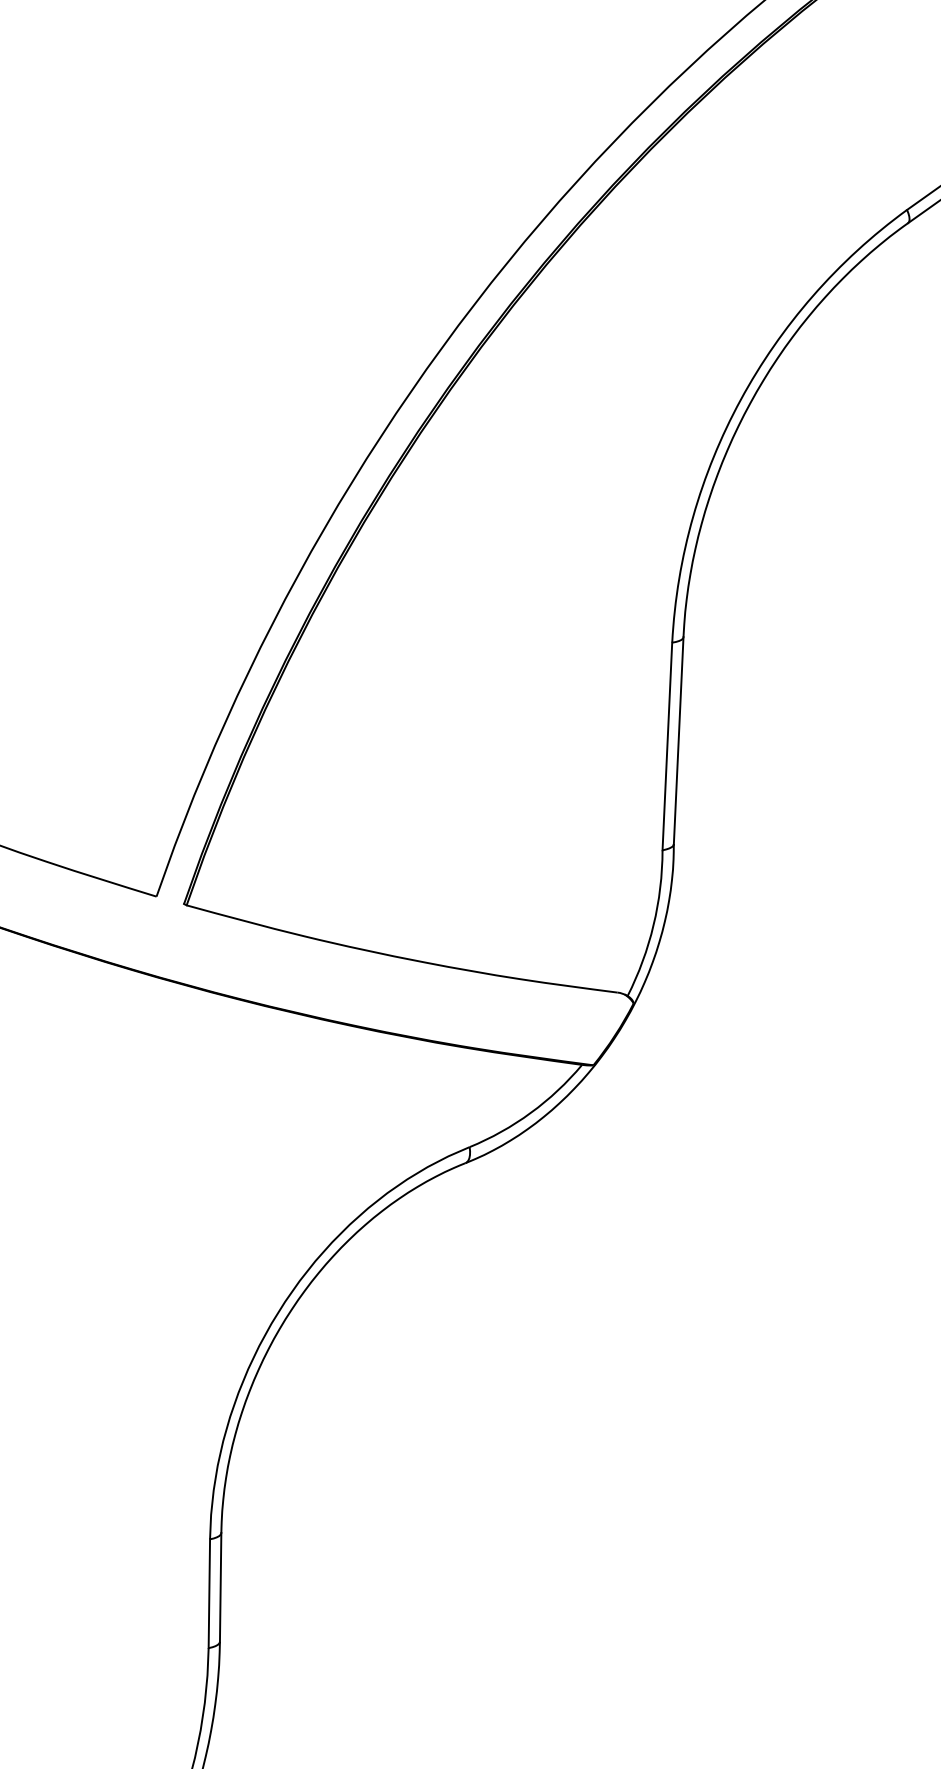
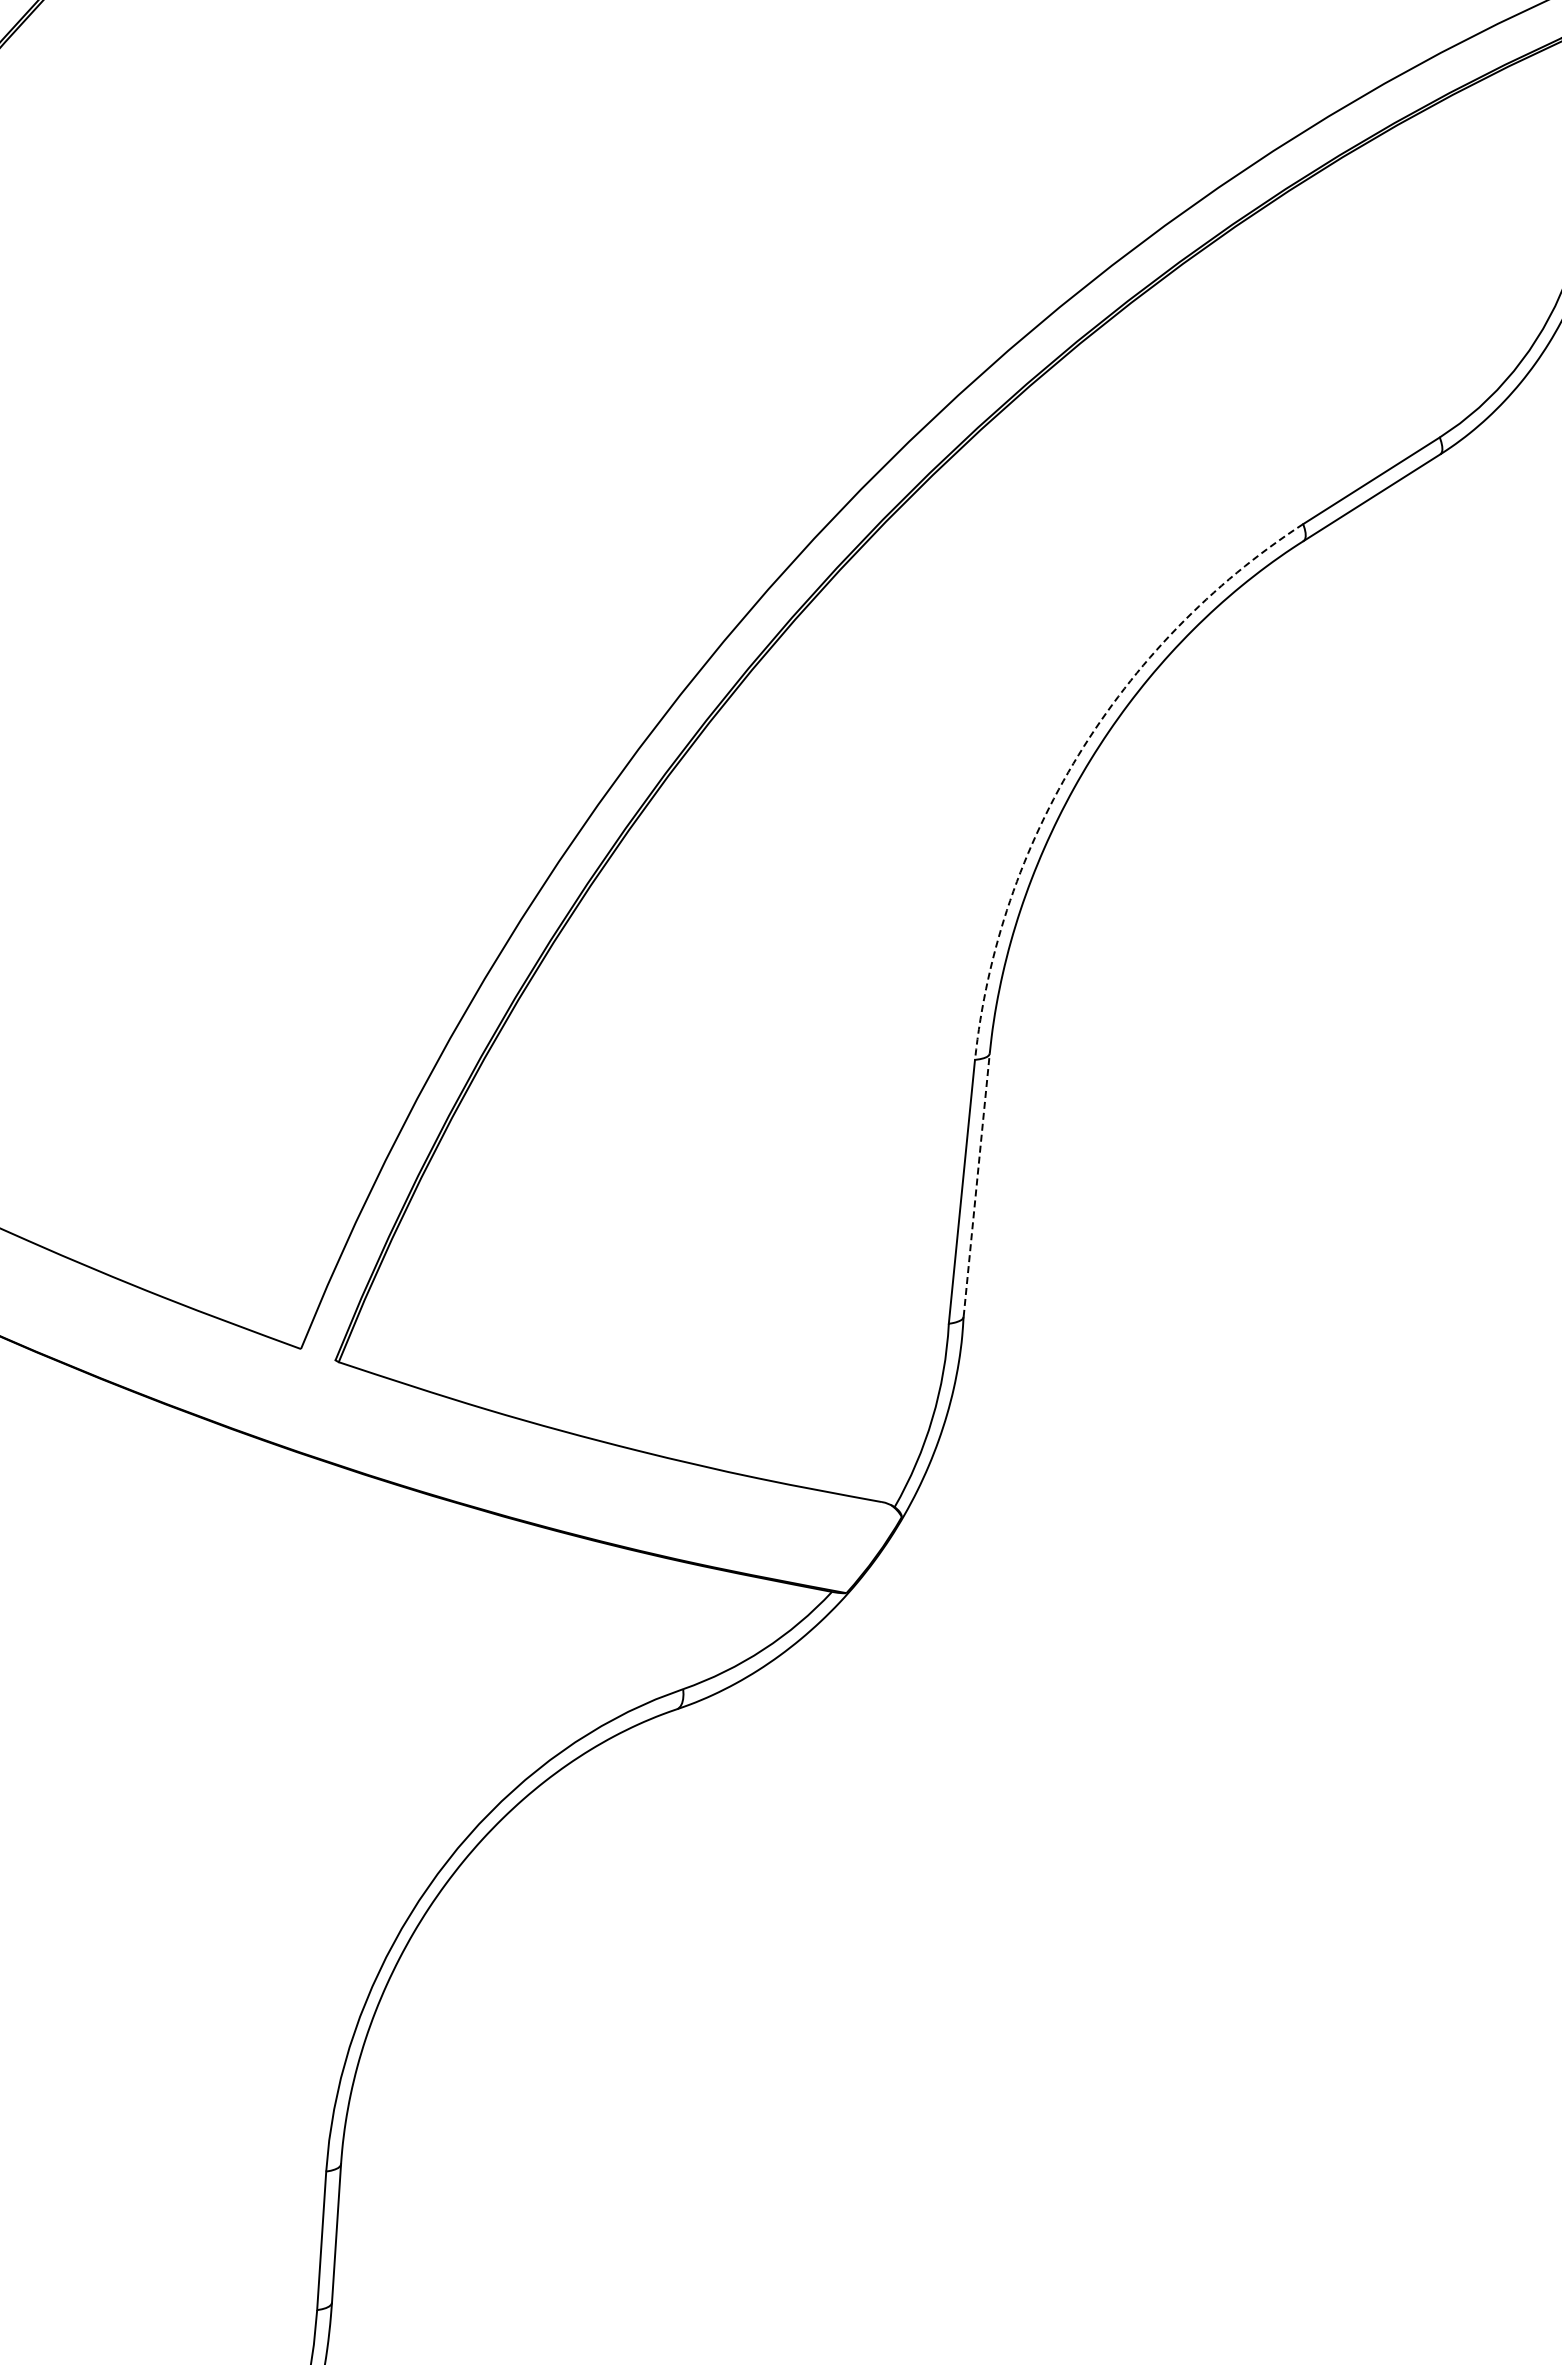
arc: (740, 399) -> (1078, 754), solid -> dashed
line: (678, 740) -> (976, 1184), solid -> dashed

